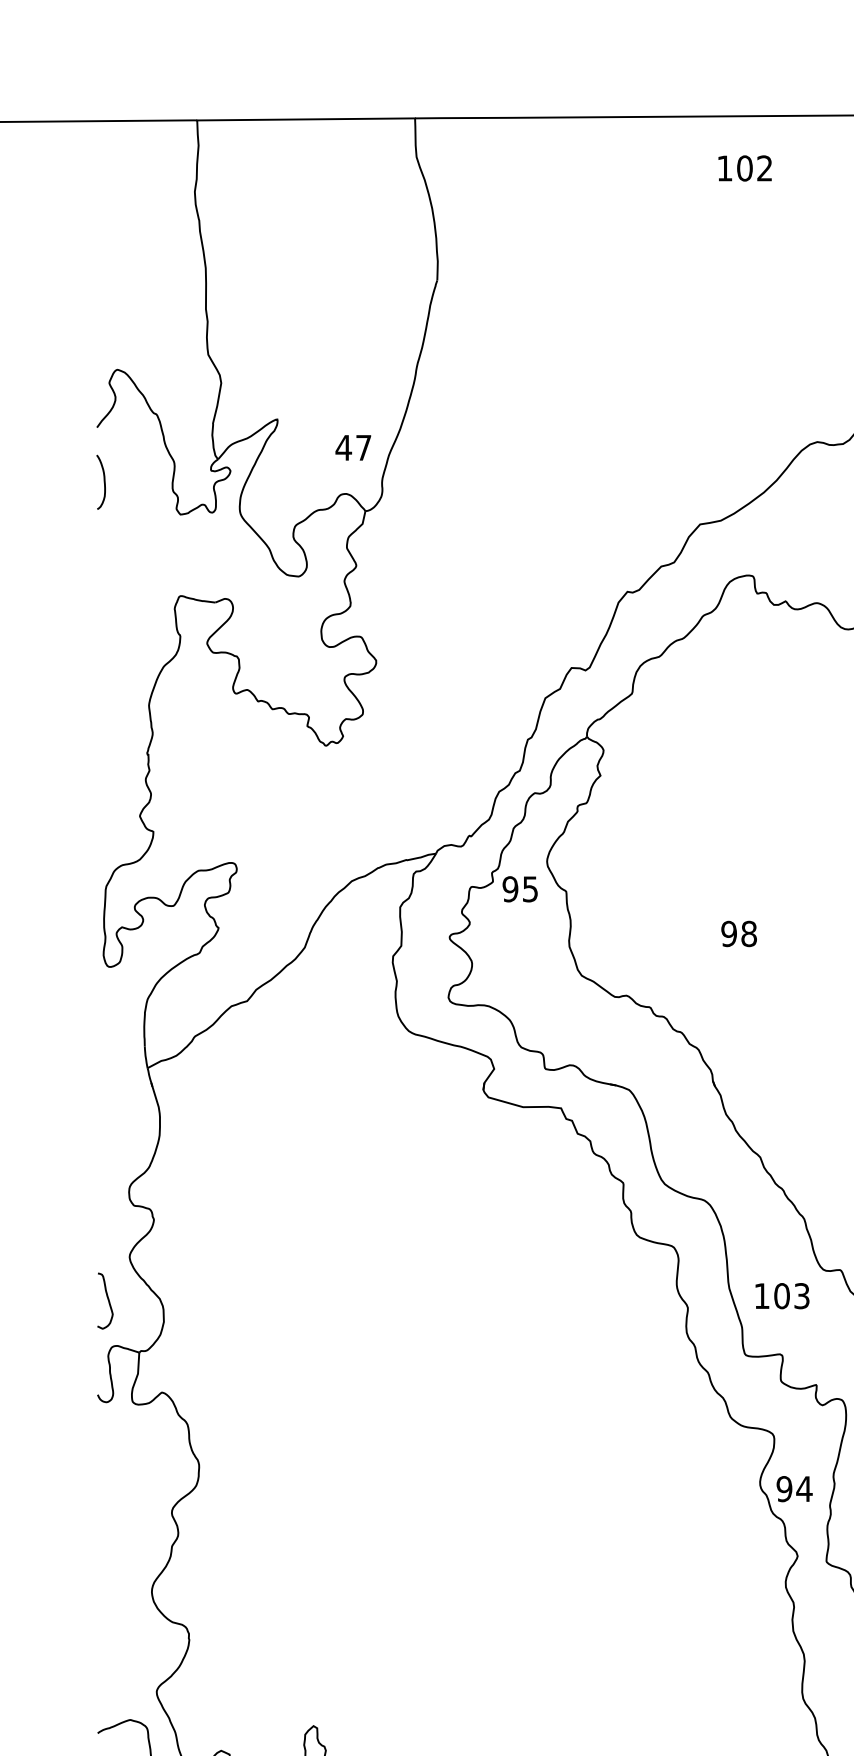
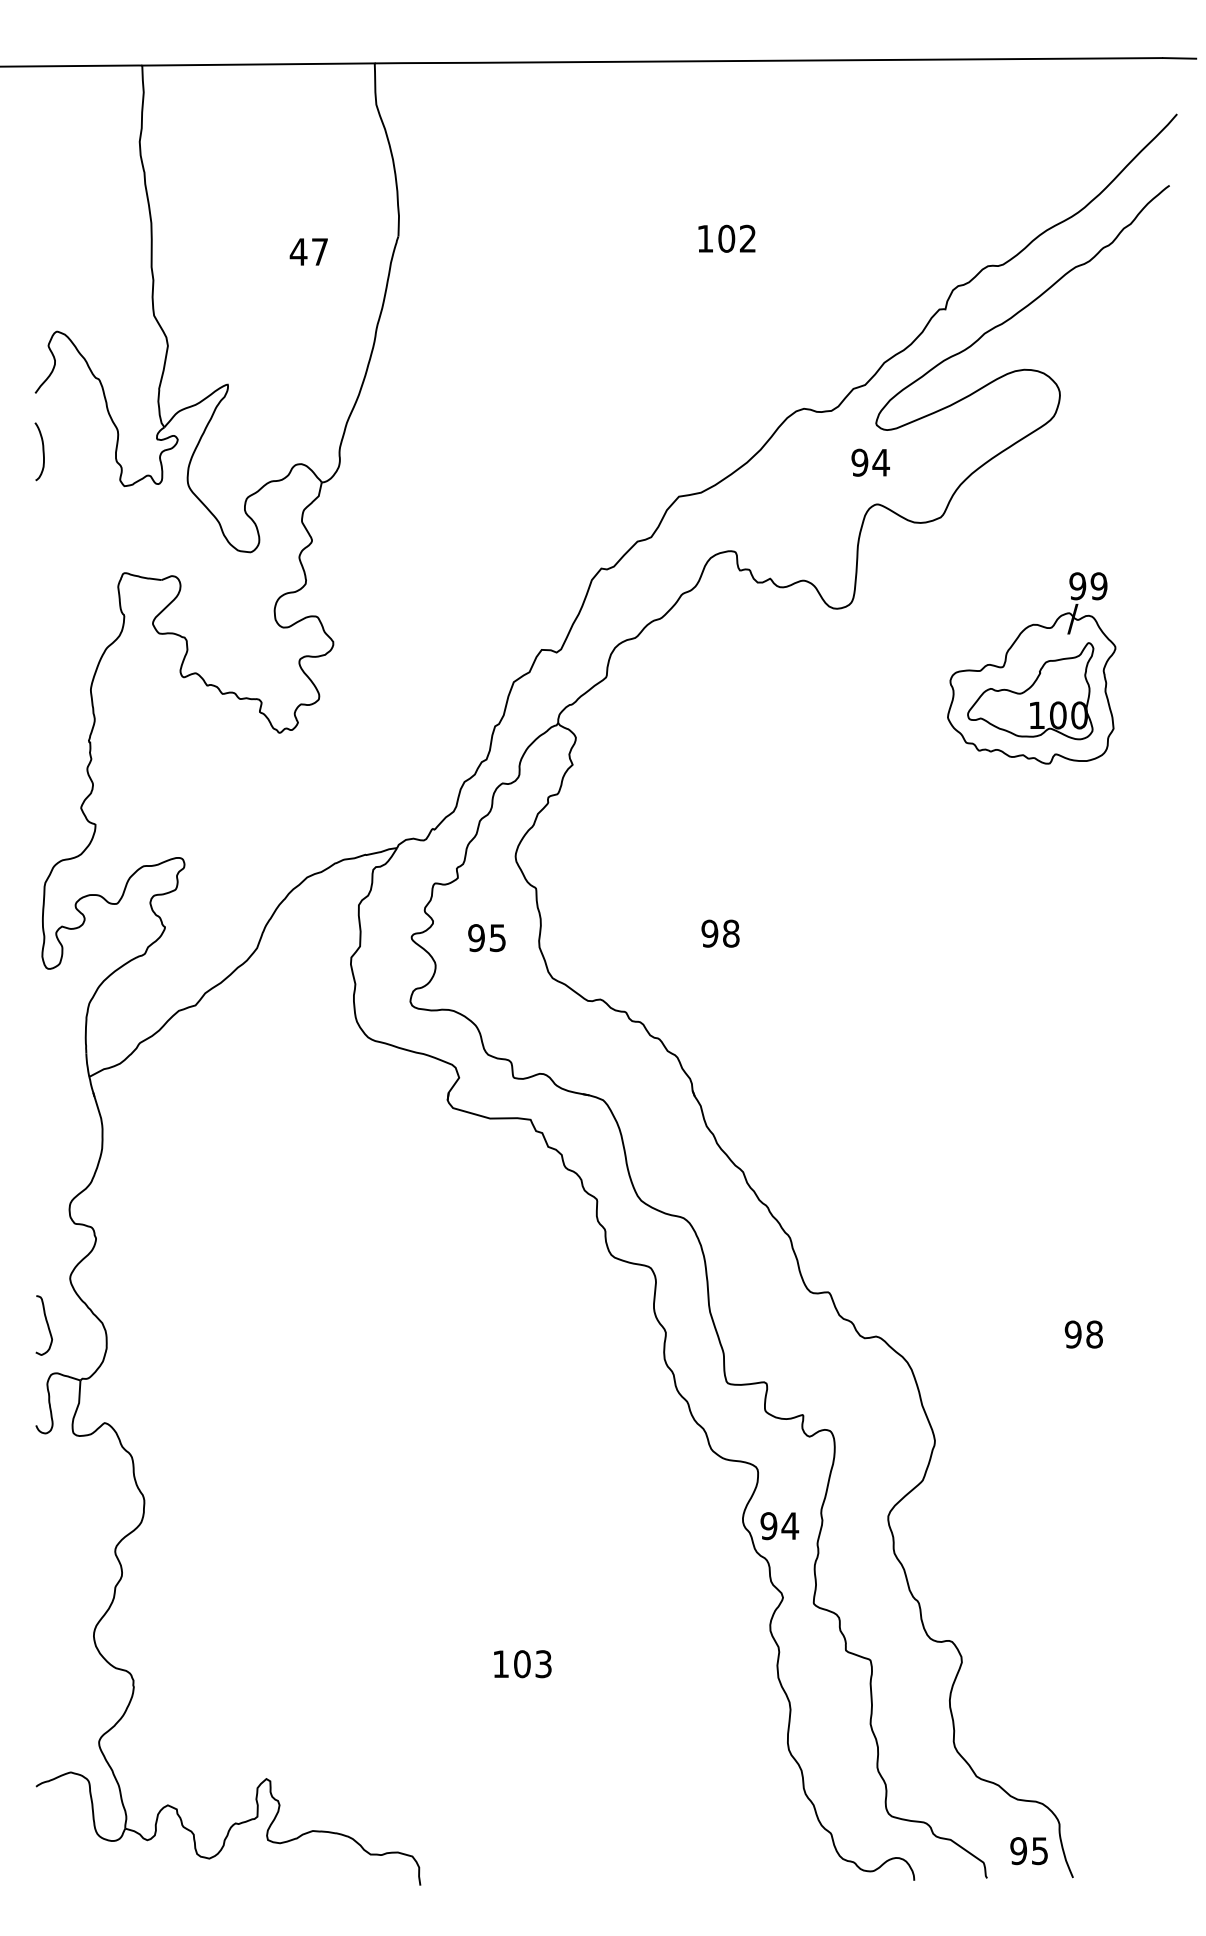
text: (744, 168) -> (726, 238), moved
text: (352, 447) -> (308, 251), moved
text: (519, 889) -> (486, 938), moved
text: (782, 1296) -> (522, 1664), moved

